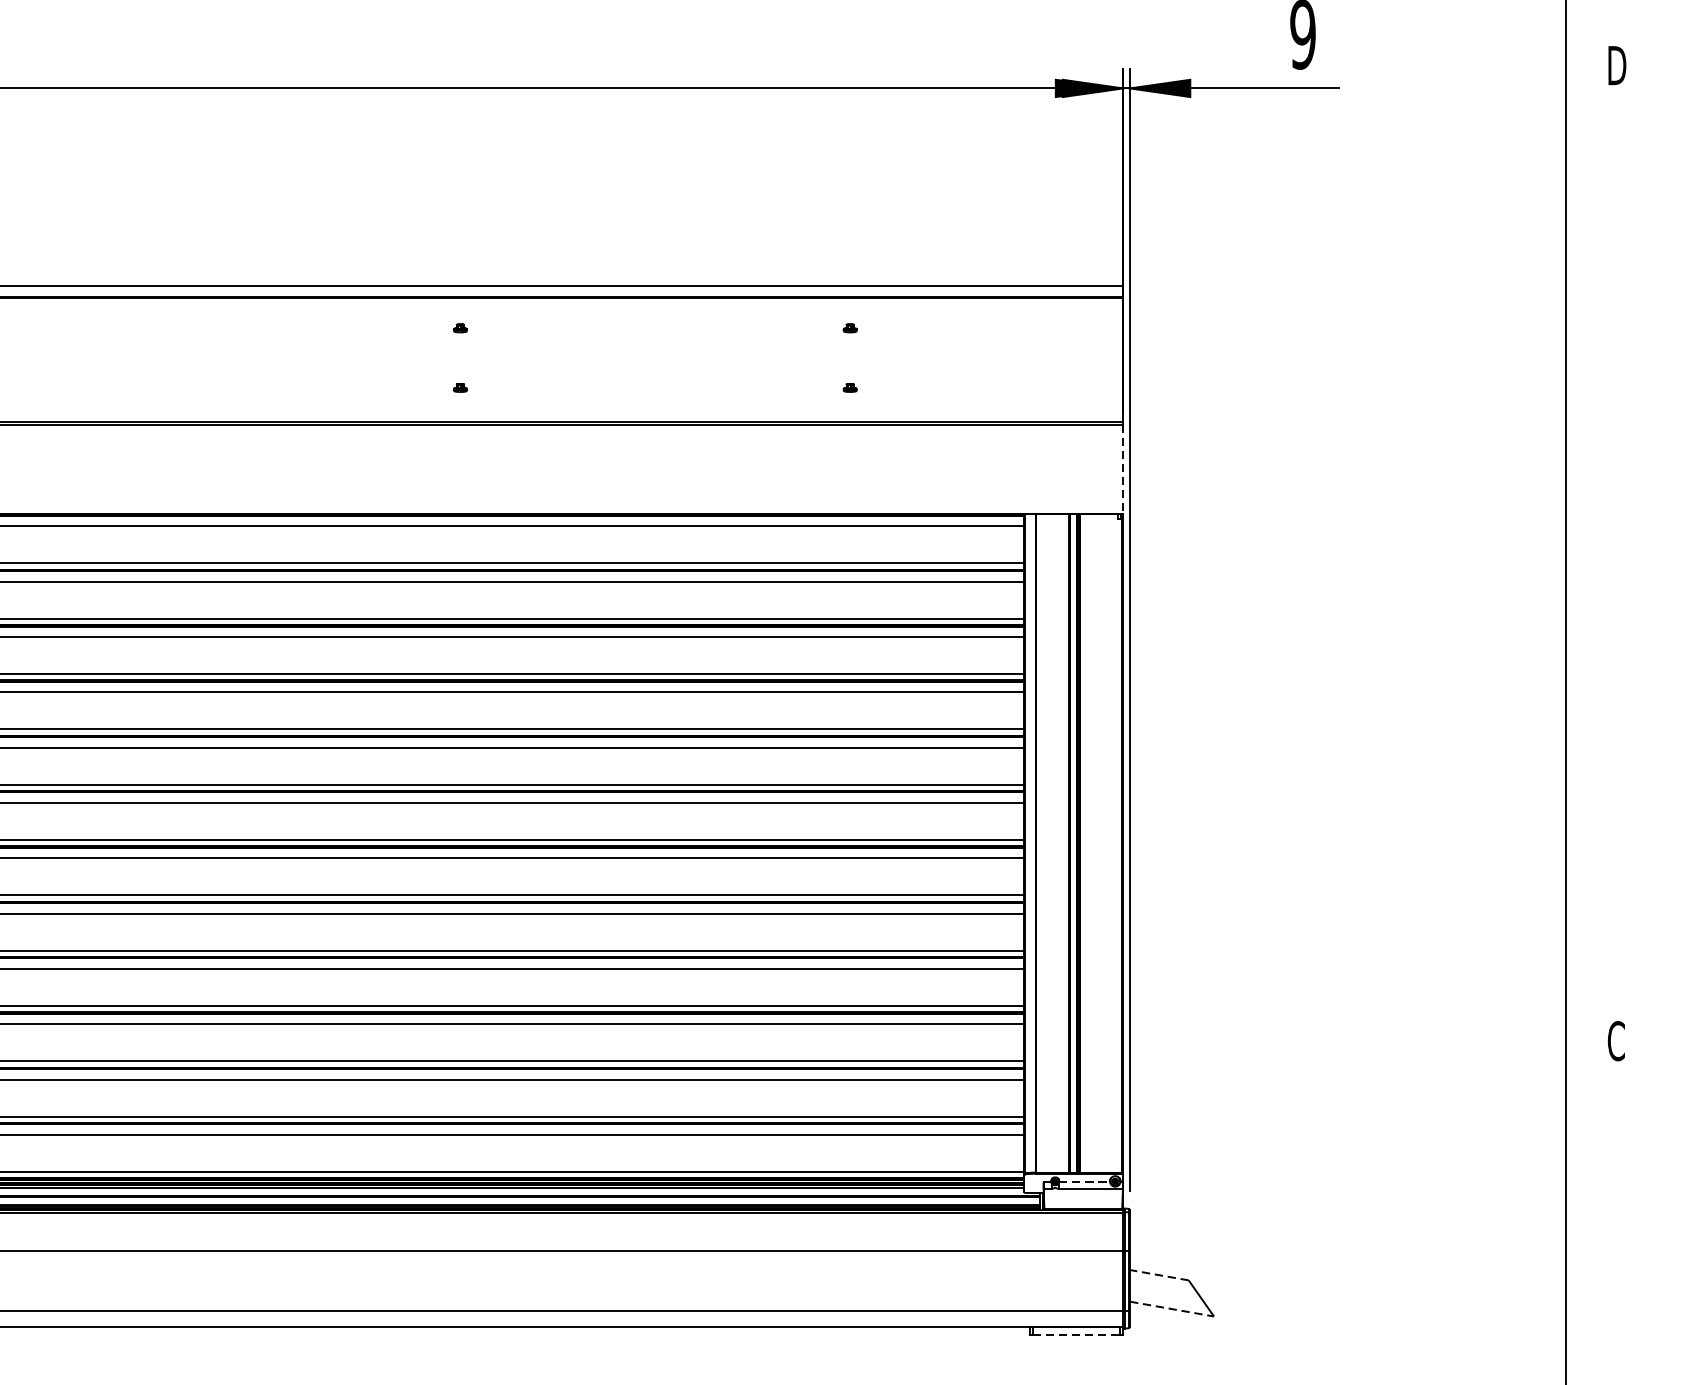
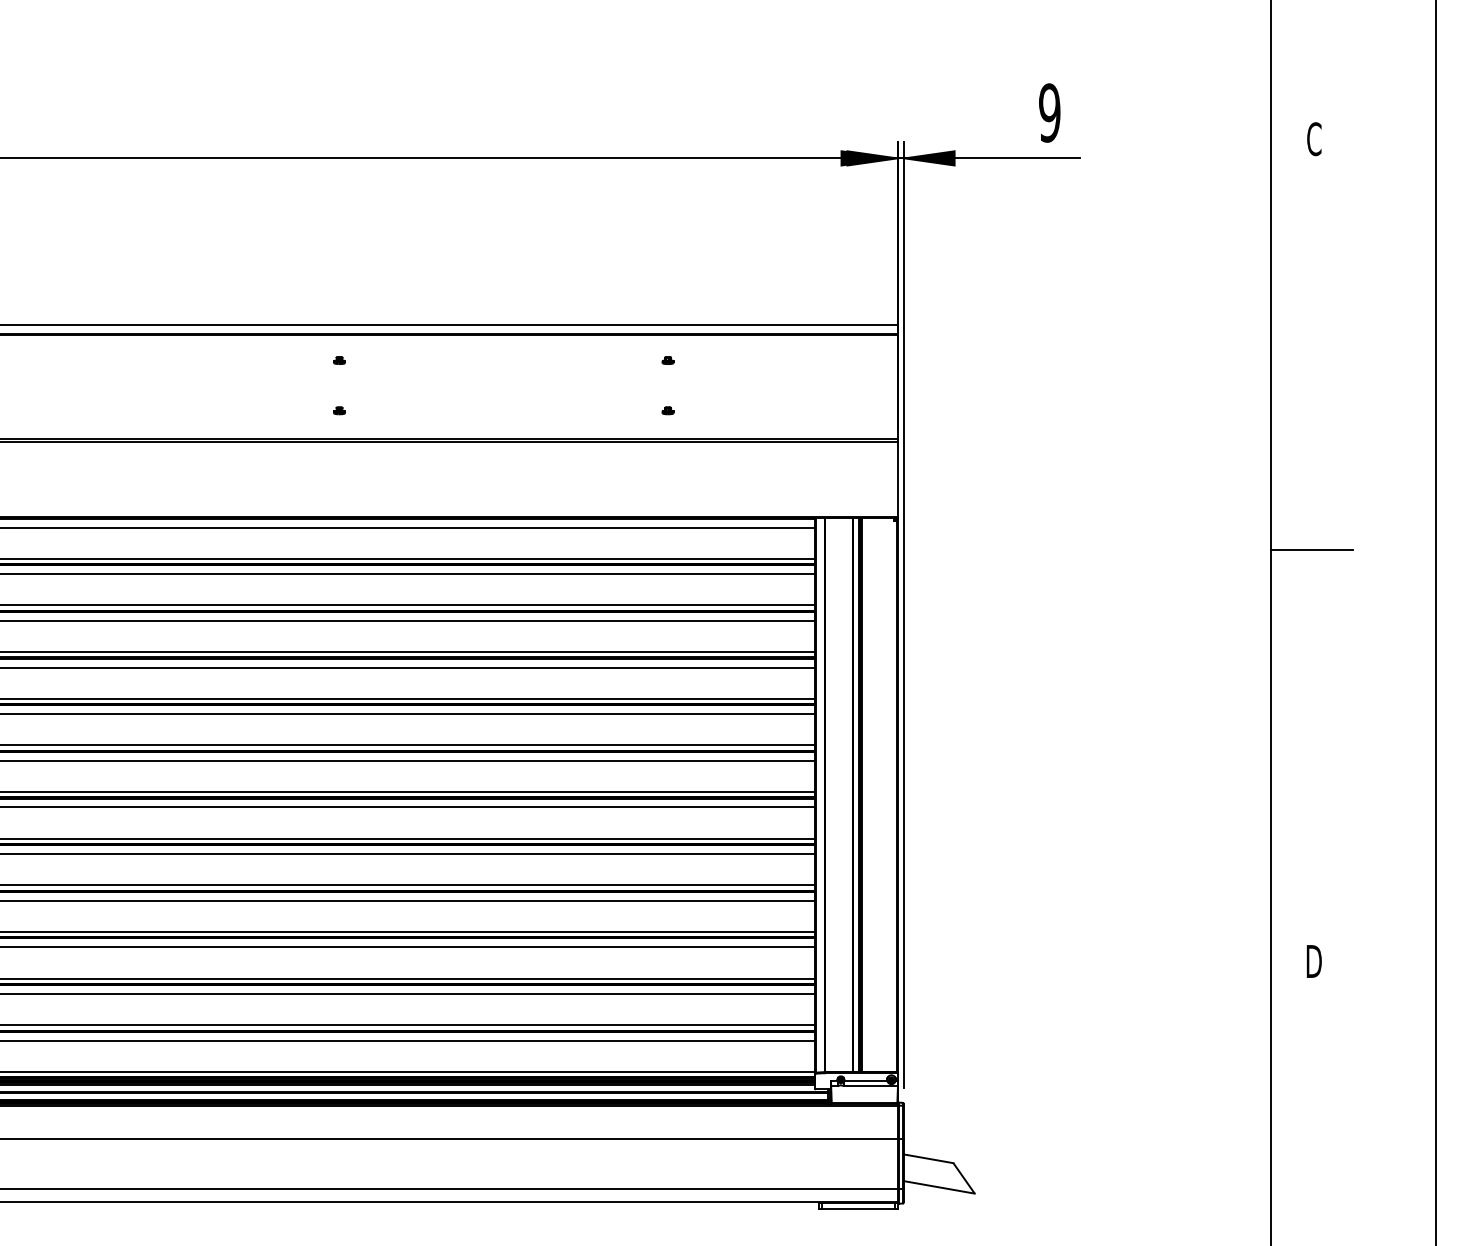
text: (1617, 66) -> (1314, 139), D -> C
line: (1123, 469) -> (898, 479), dashed -> solid
line: (1614, 553) -> (1312, 550), added
text: (1615, 1041) -> (1313, 961), C -> D
line: (1084, 1182) -> (865, 1080), dashed -> solid
line: (1159, 1274) -> (928, 1158), dashed -> solid
line: (1172, 1309) -> (939, 1187), dashed -> solid
line: (1076, 1334) -> (858, 1208), dashed -> solid

